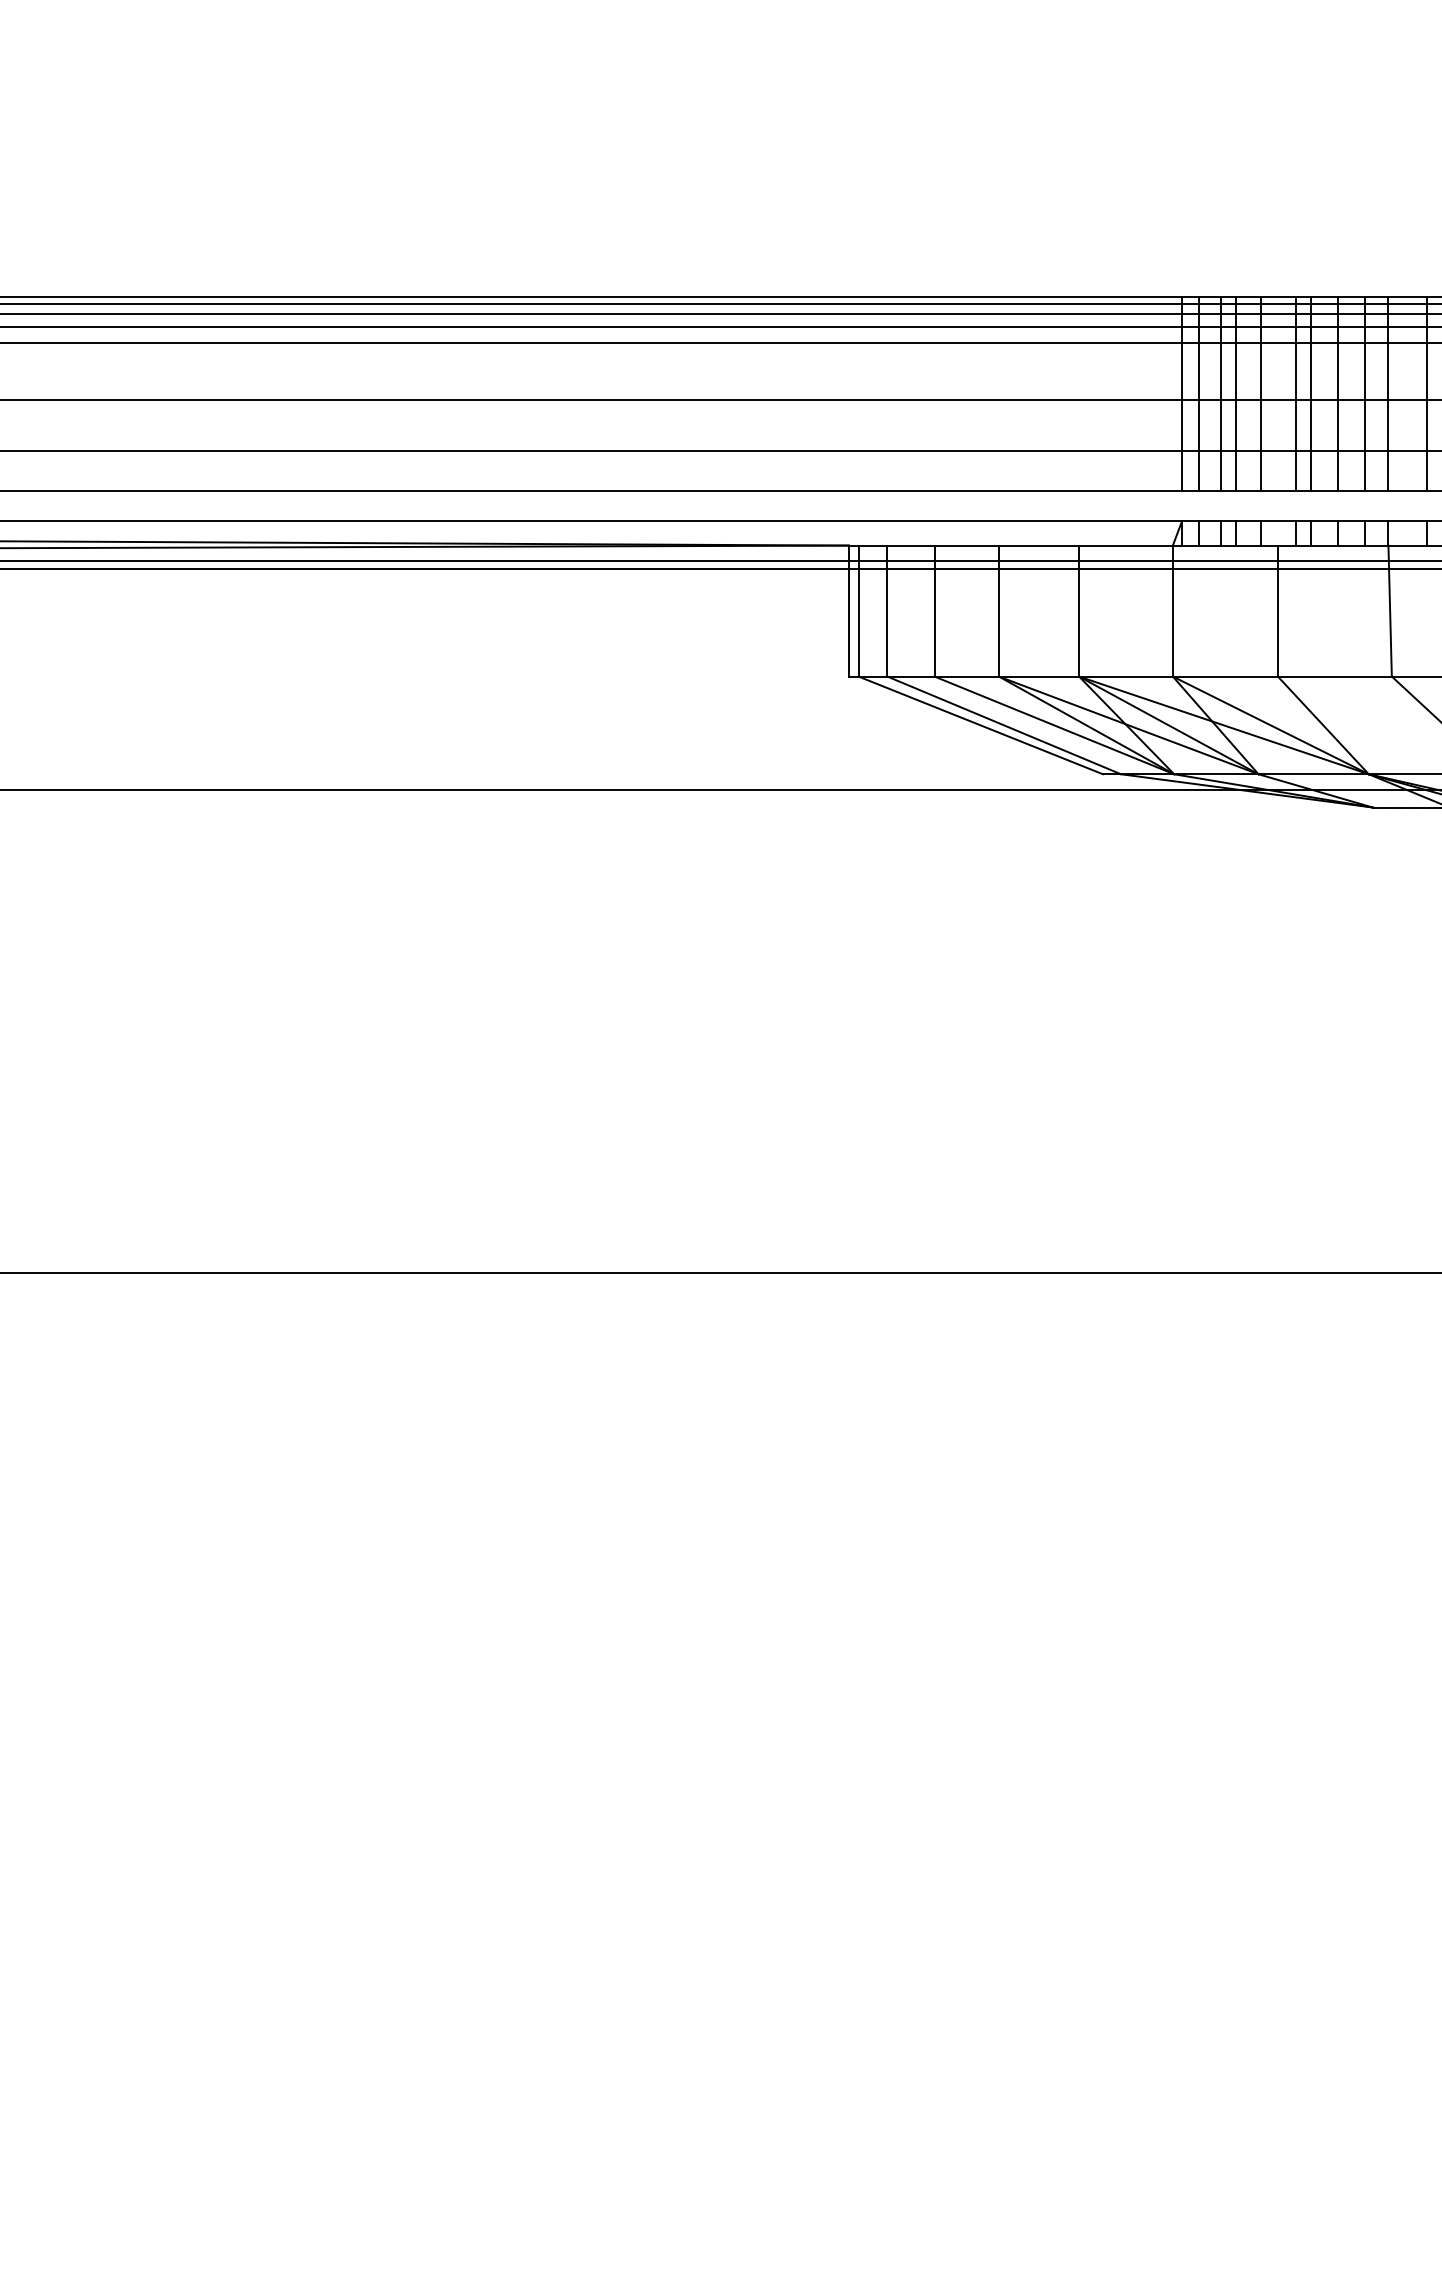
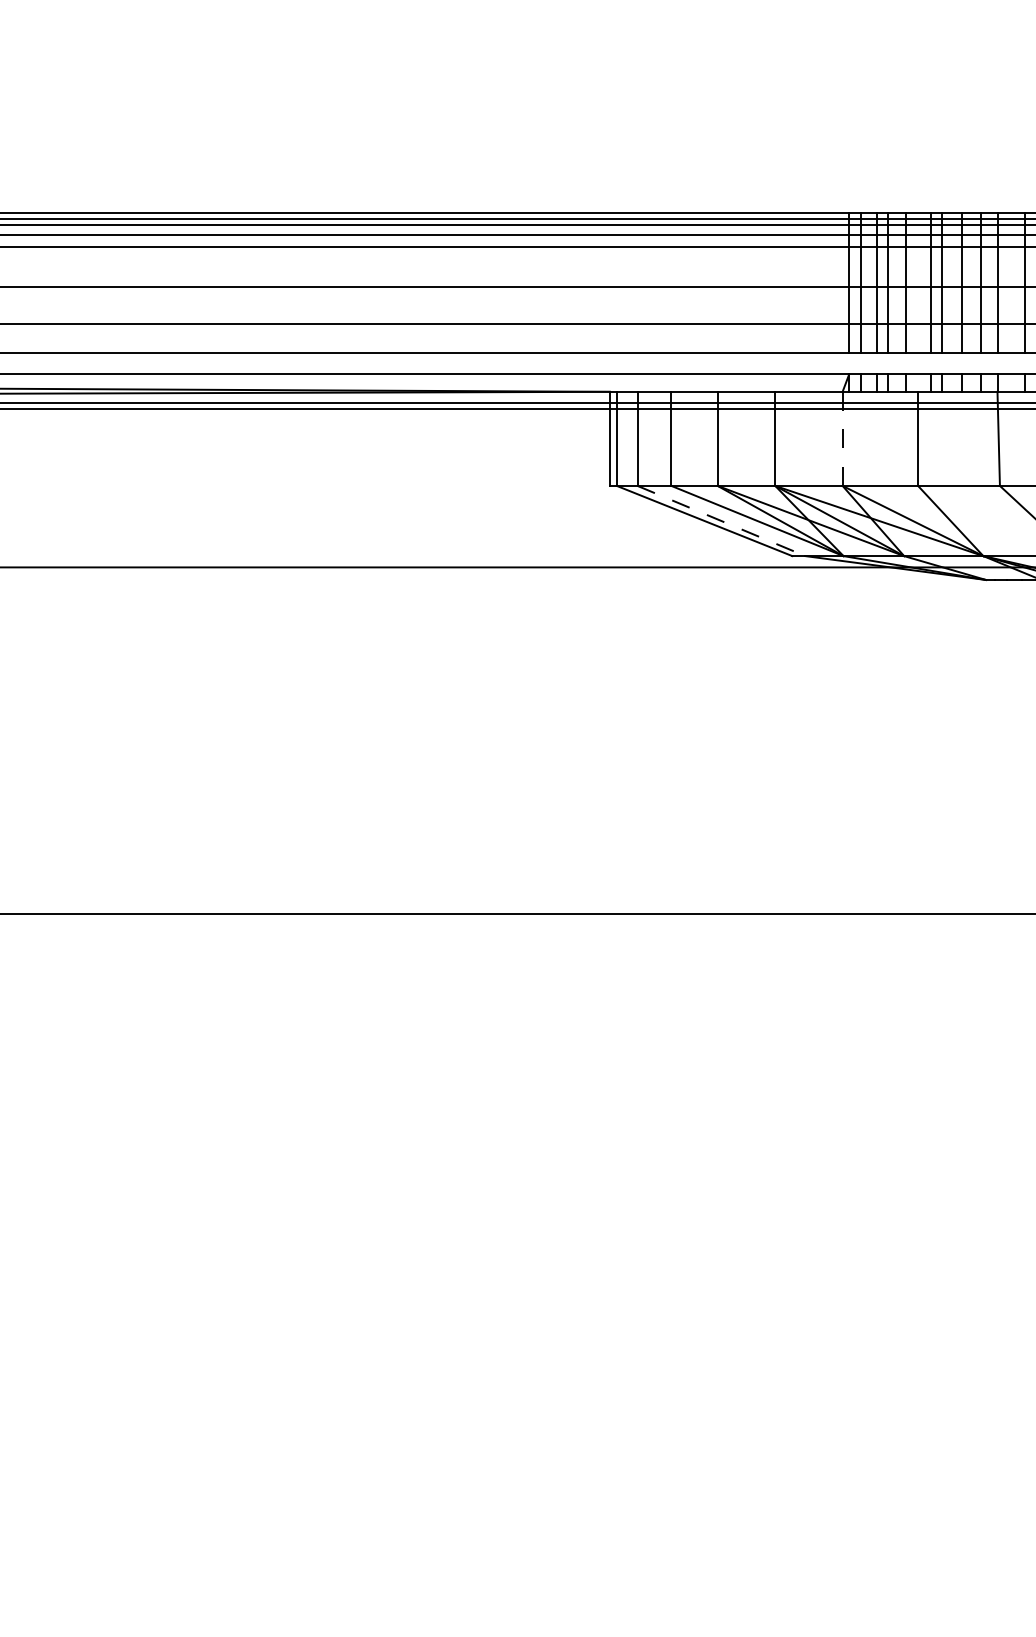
line: (1172, 610) -> (842, 438), solid -> dashed
line: (1004, 725) -> (721, 521), solid -> dashed

